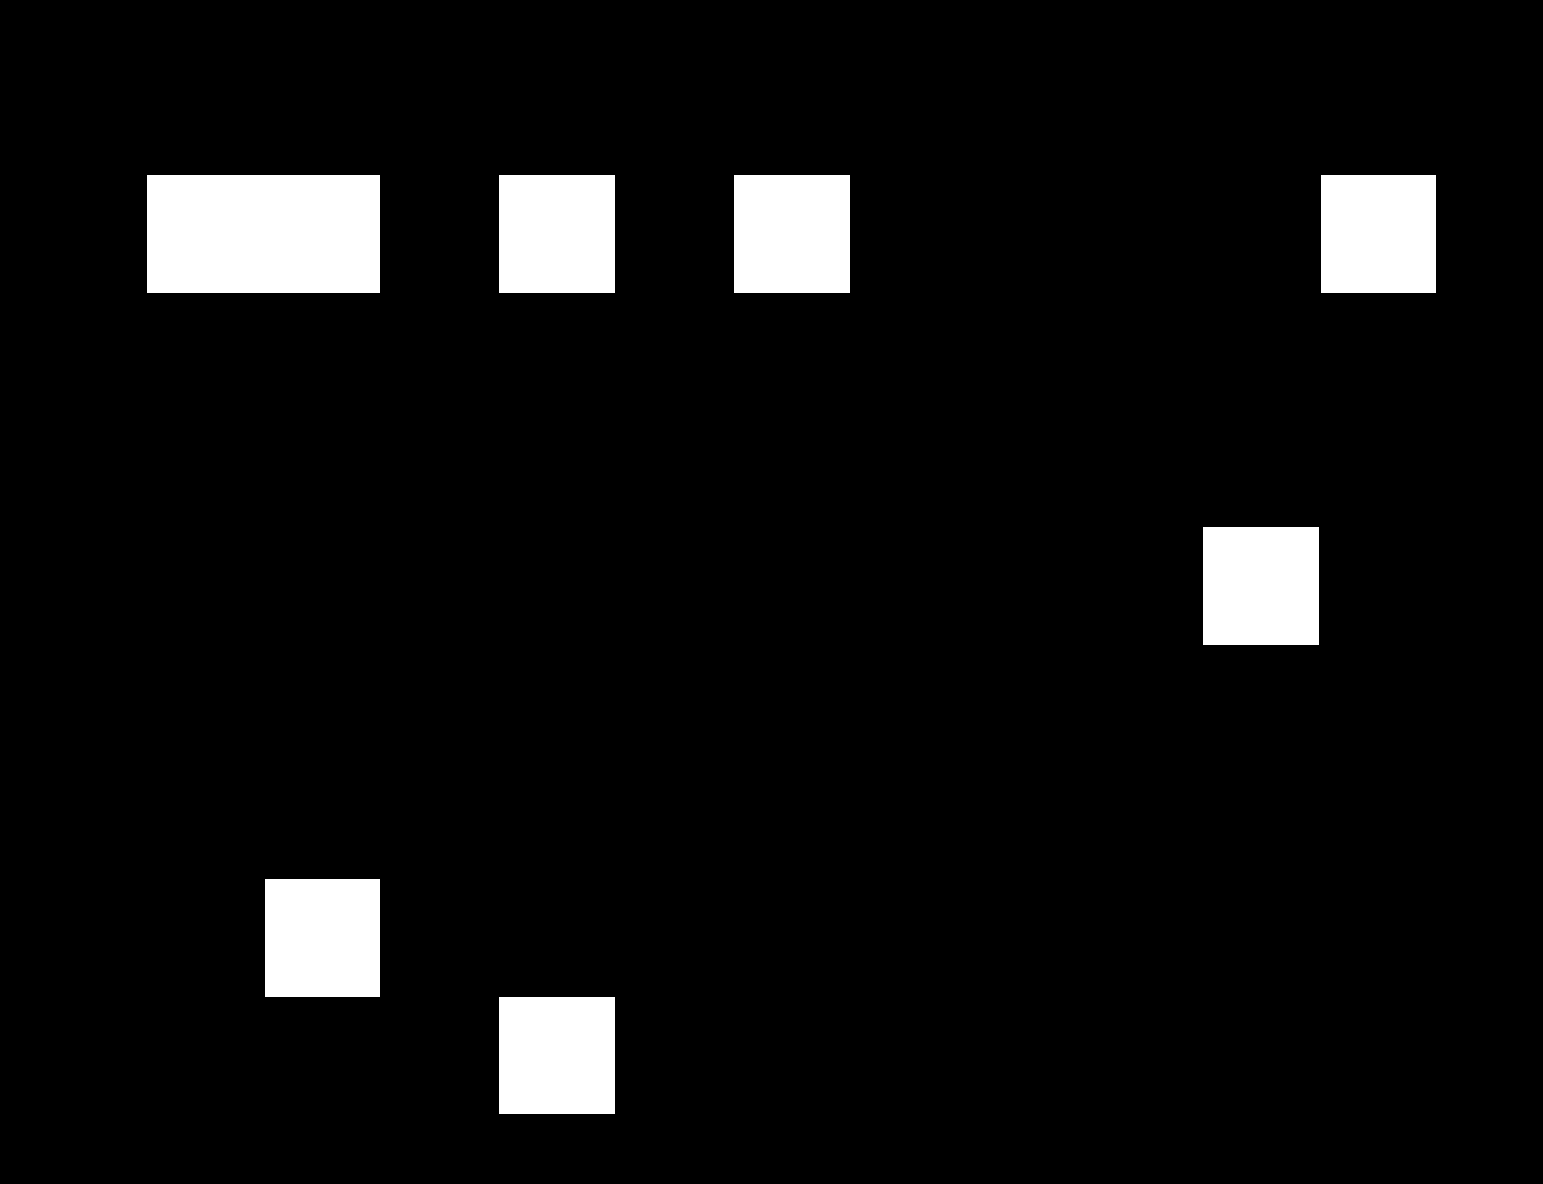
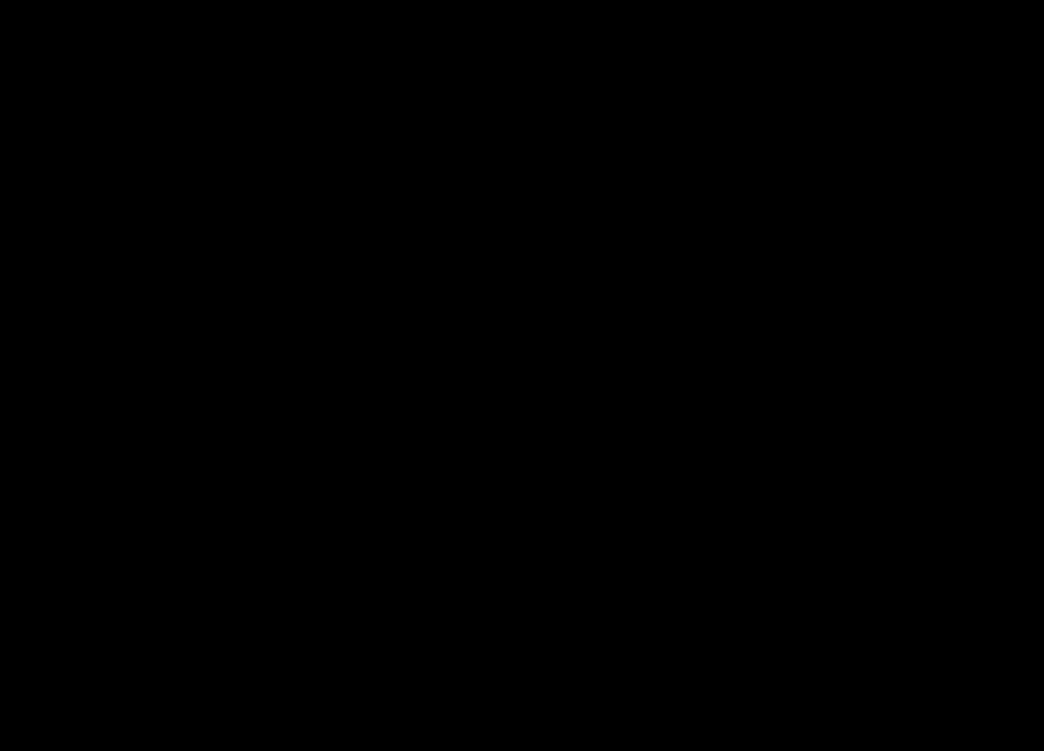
fill: (263, 234) -> (261, 197), added
fill: (556, 234) -> (441, 197), added
fill: (791, 234) -> (585, 197), added
fill: (1377, 234) -> (945, 197), added
fill: (1260, 586) -> (873, 413), added
fill: (322, 937) -> (297, 629), added
fill: (556, 1055) -> (441, 701), added

